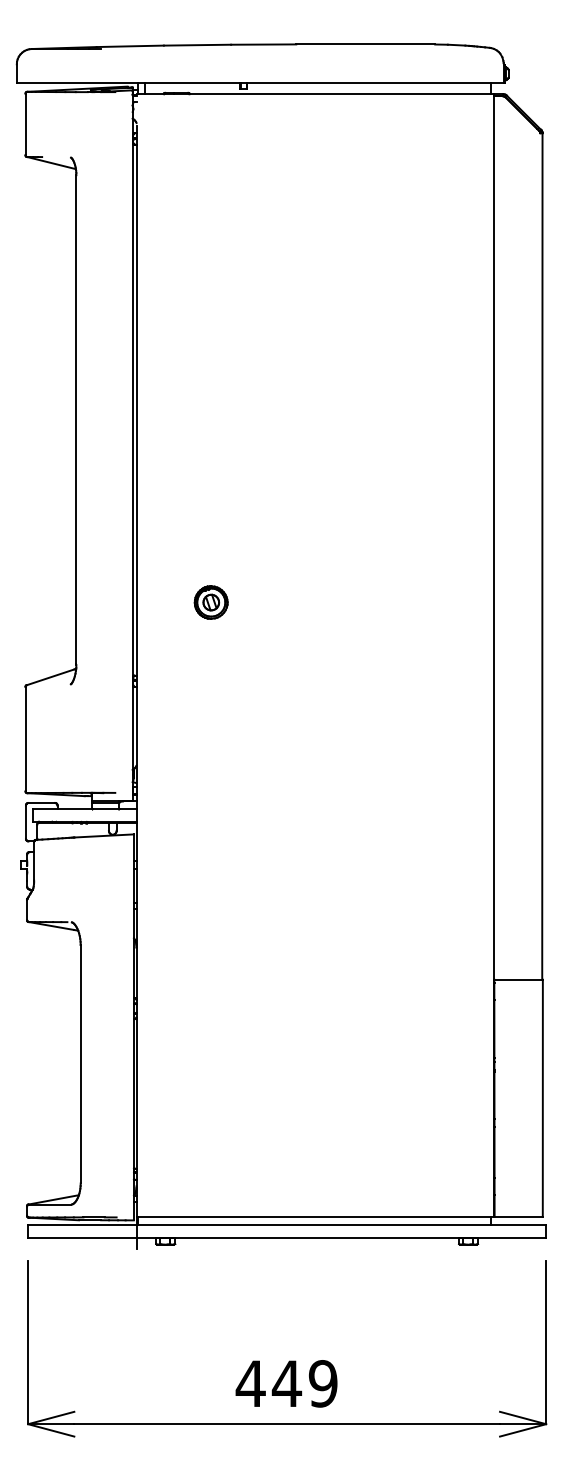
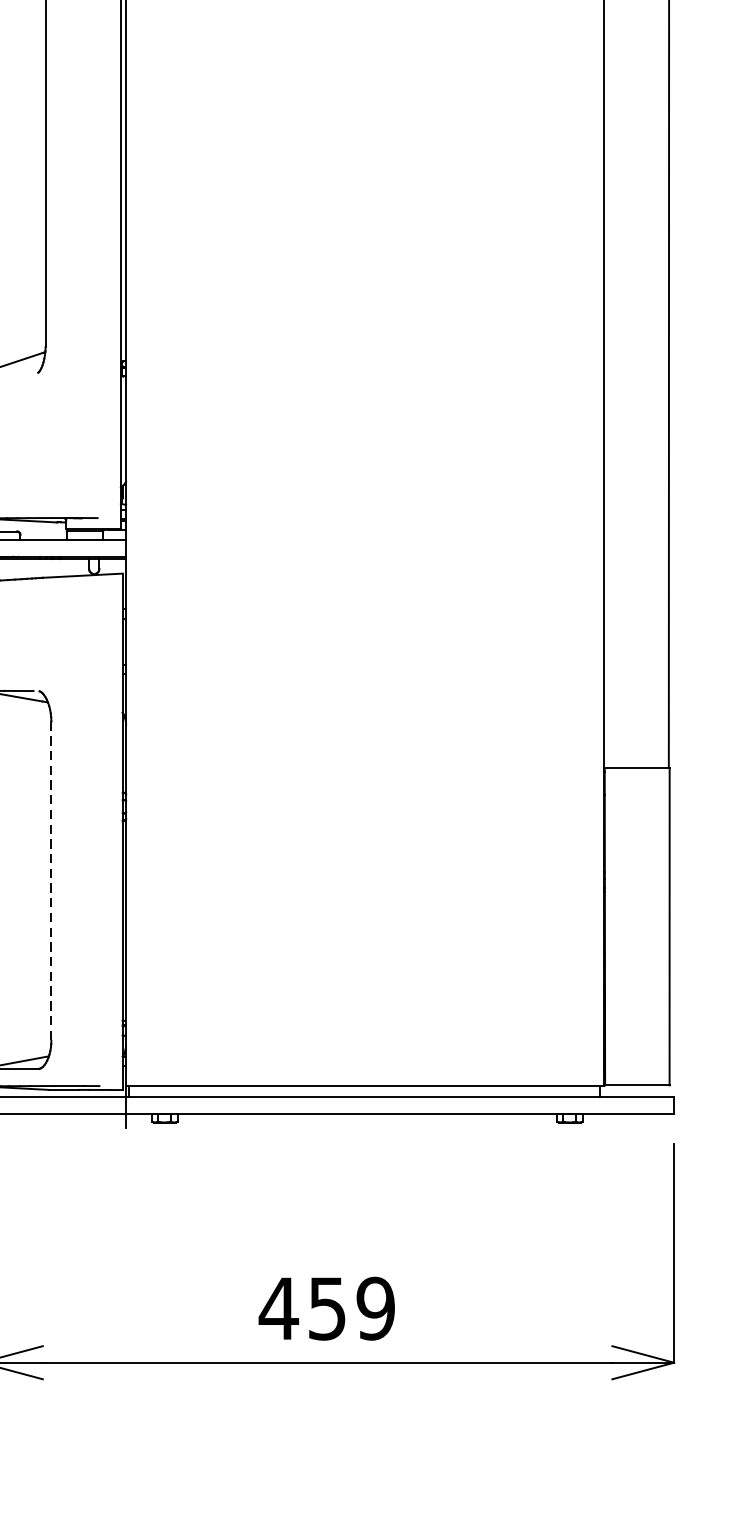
part: (210, 602) -> (225, 263), removed
line: (80, 1064) -> (51, 881), solid -> dashed
text: (286, 1383) -> (326, 1308), 449 -> 459

